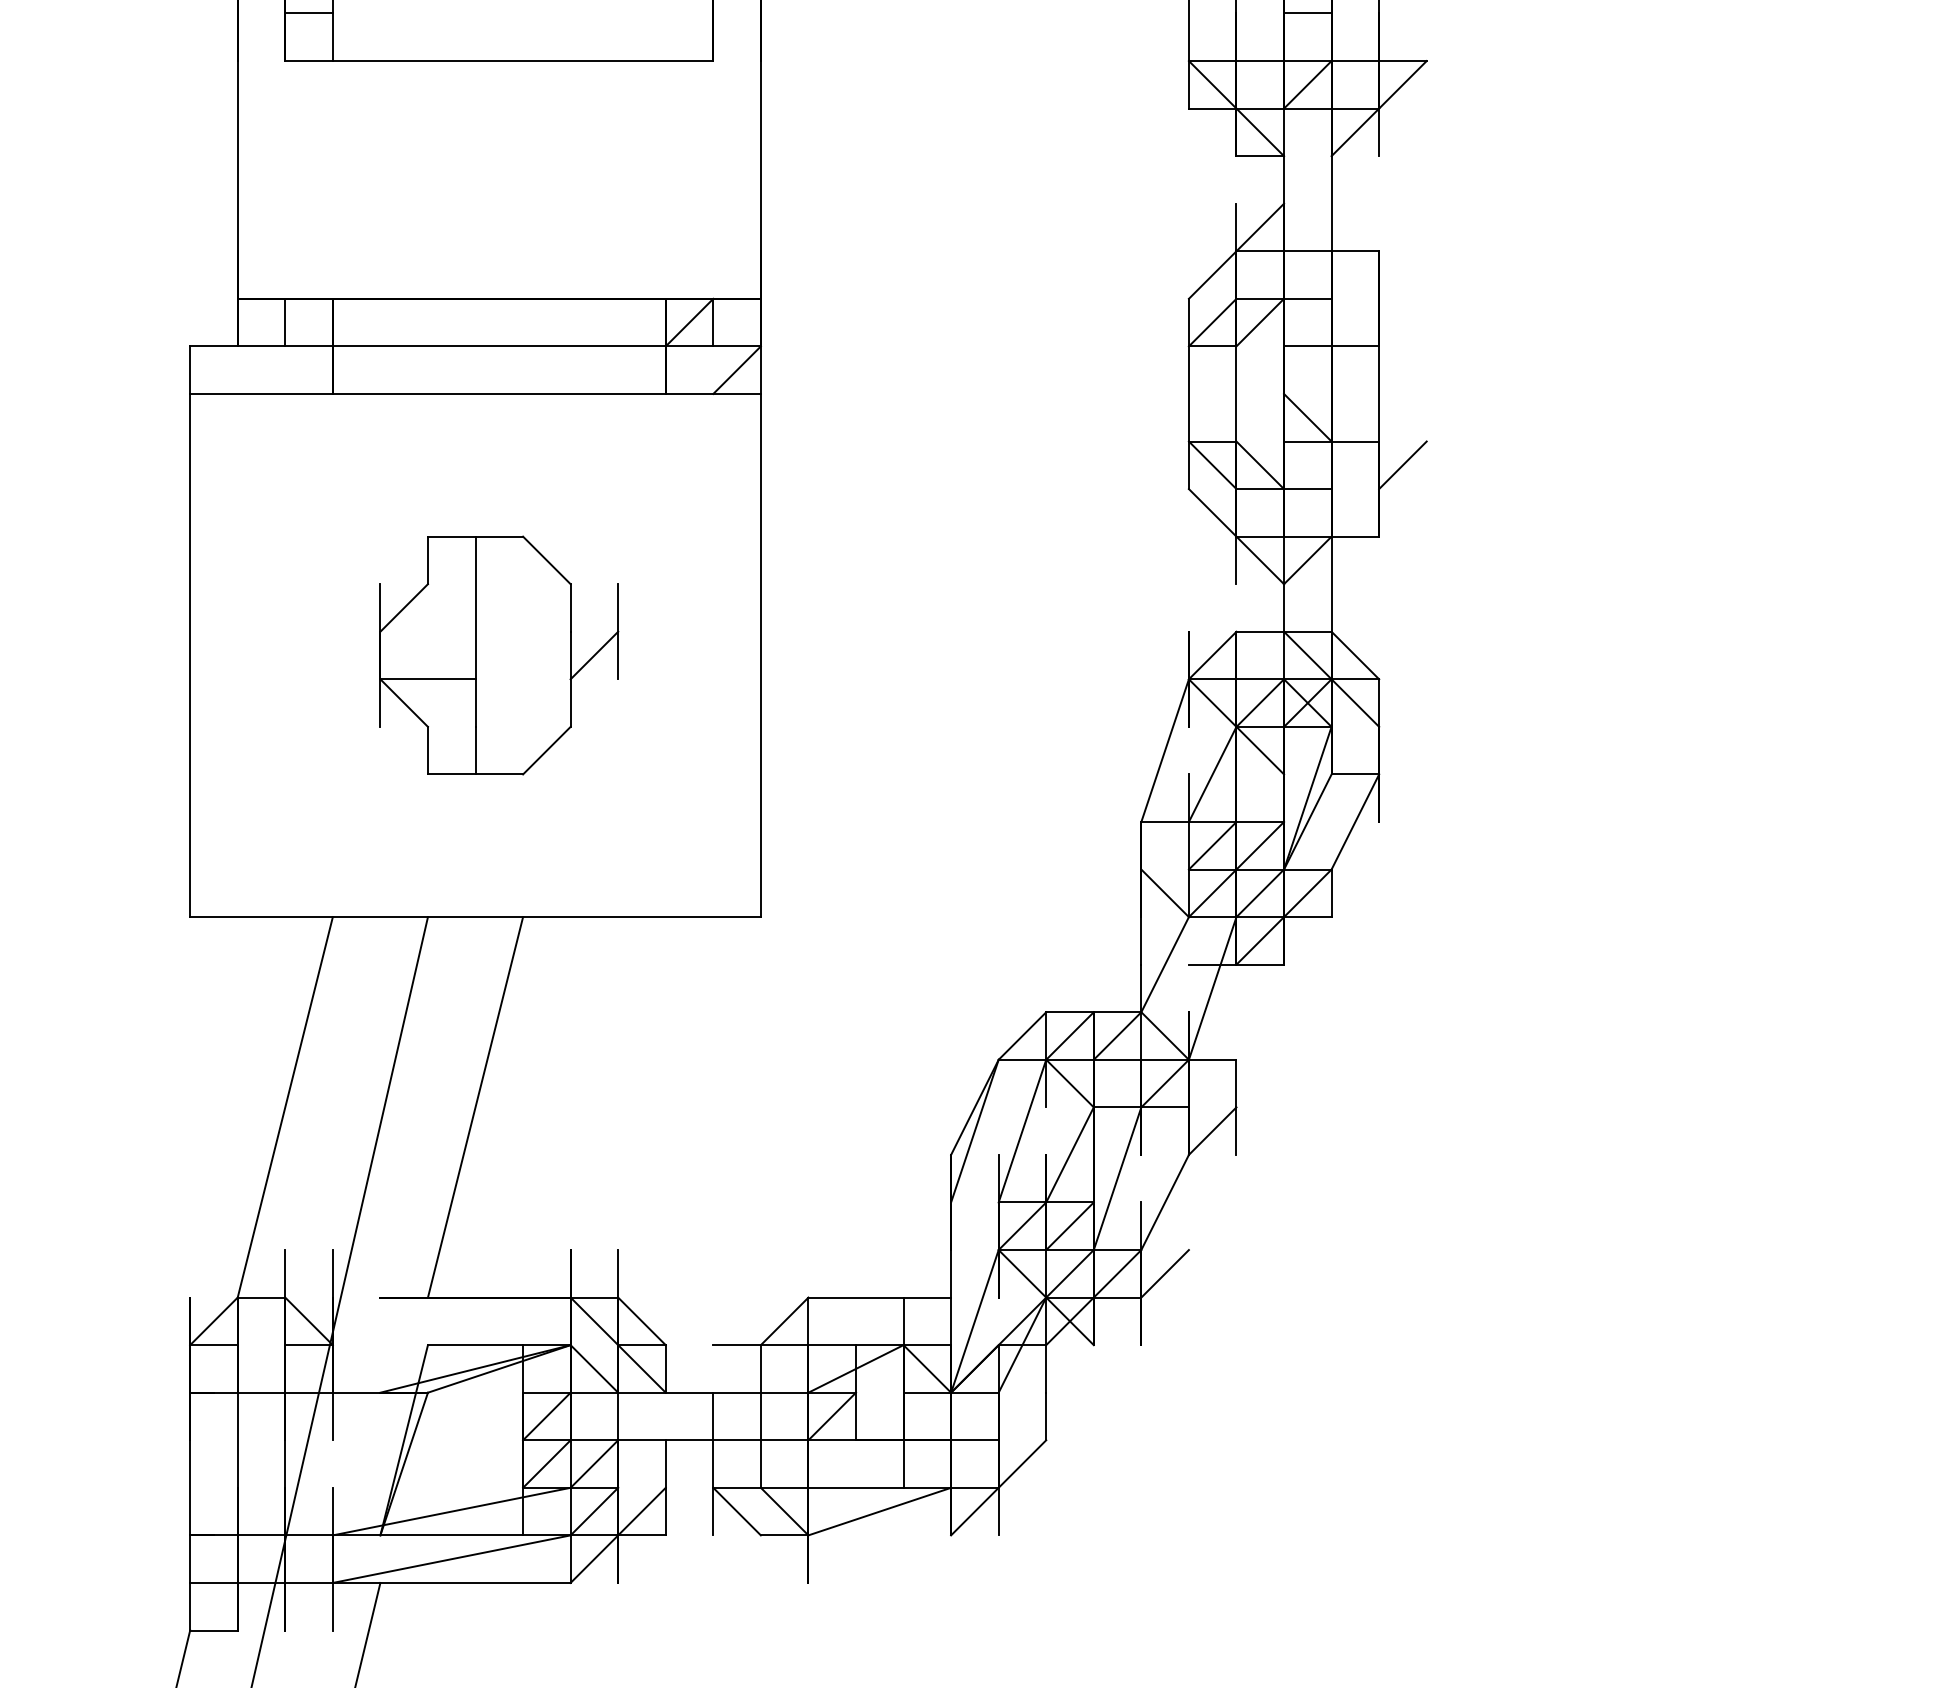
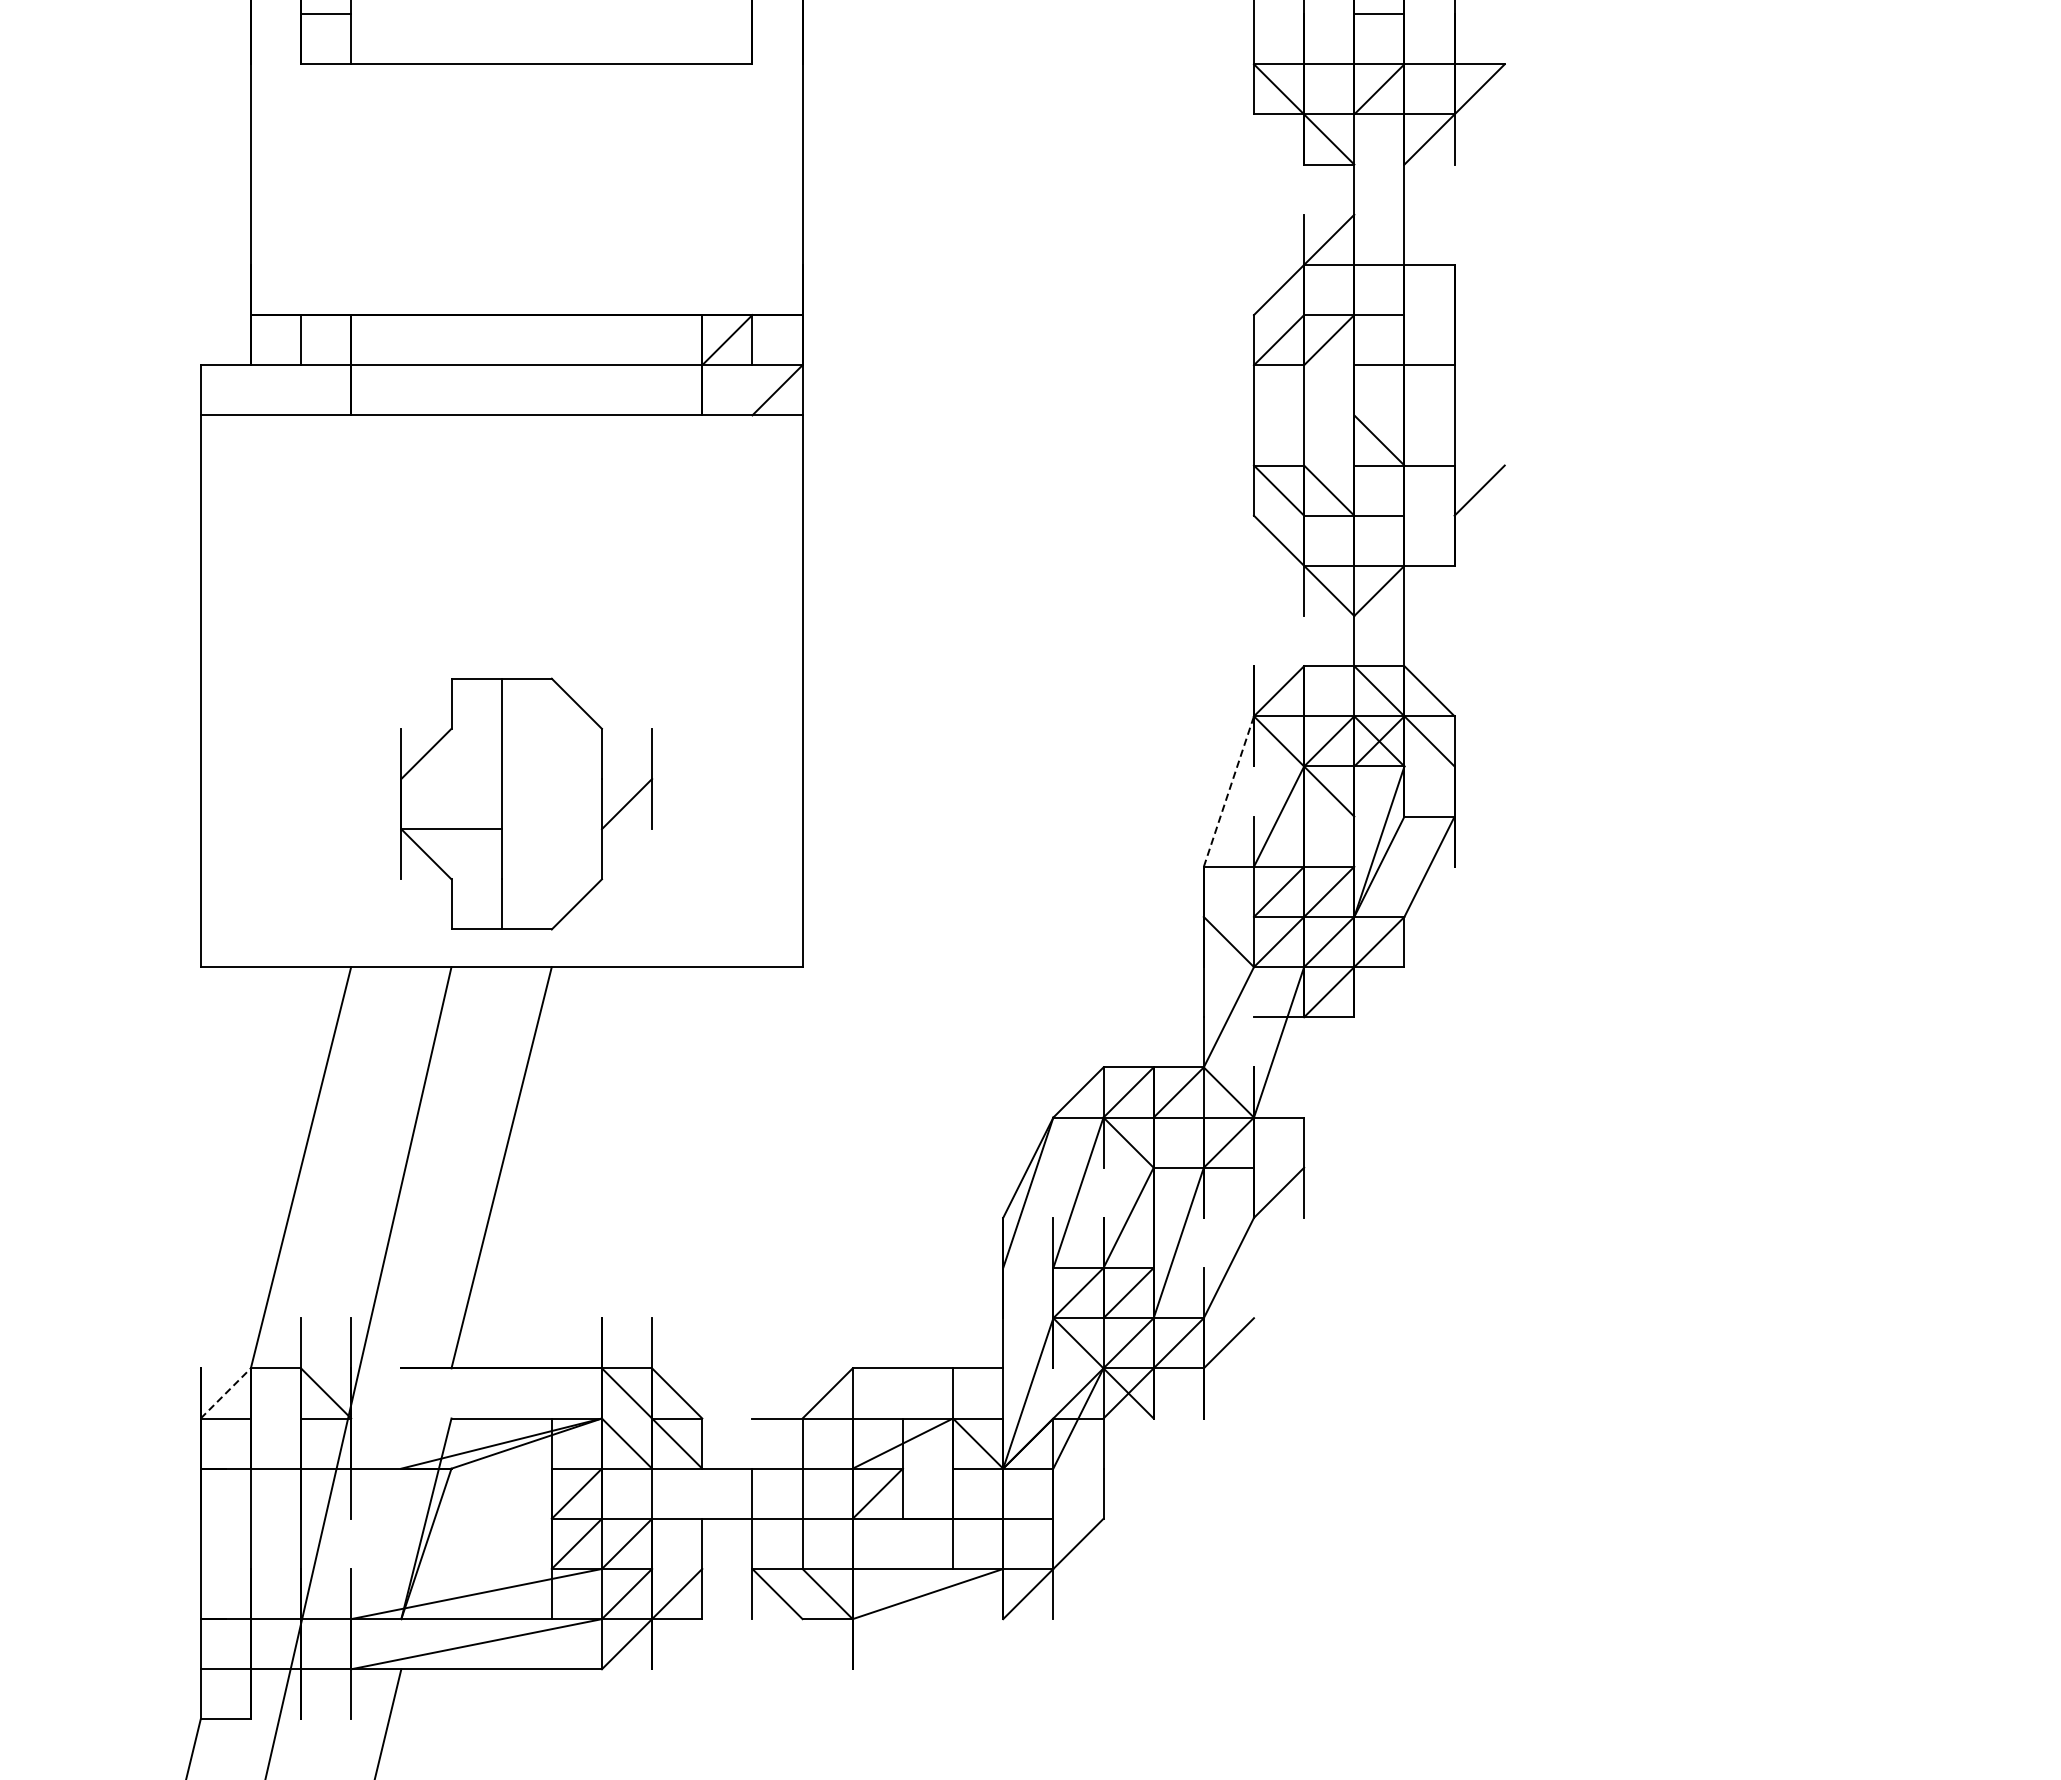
part: (499, 655) -> (526, 804), moved
line: (1165, 750) -> (1229, 791), solid -> dashed
line: (213, 1321) -> (225, 1393), solid -> dashed

